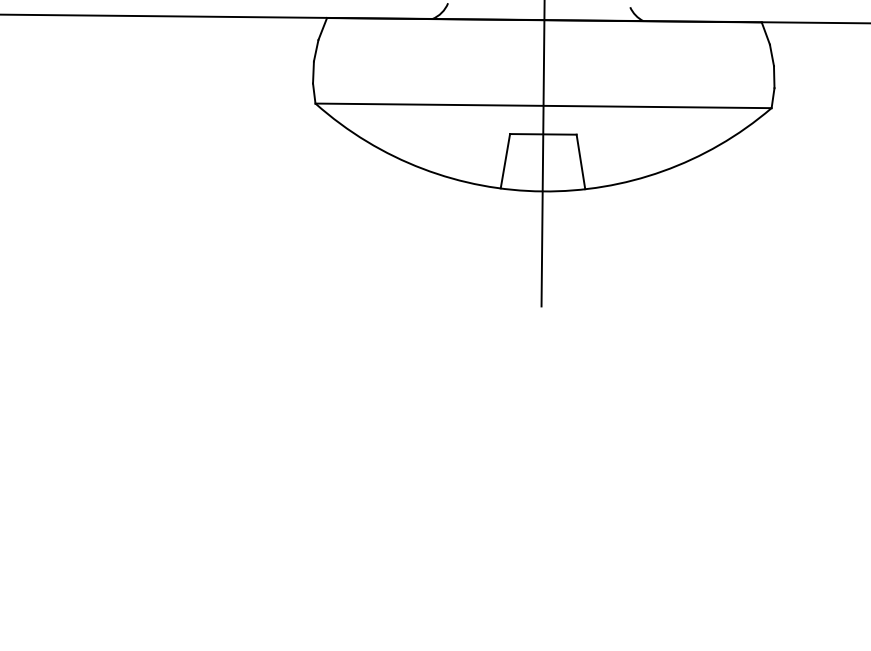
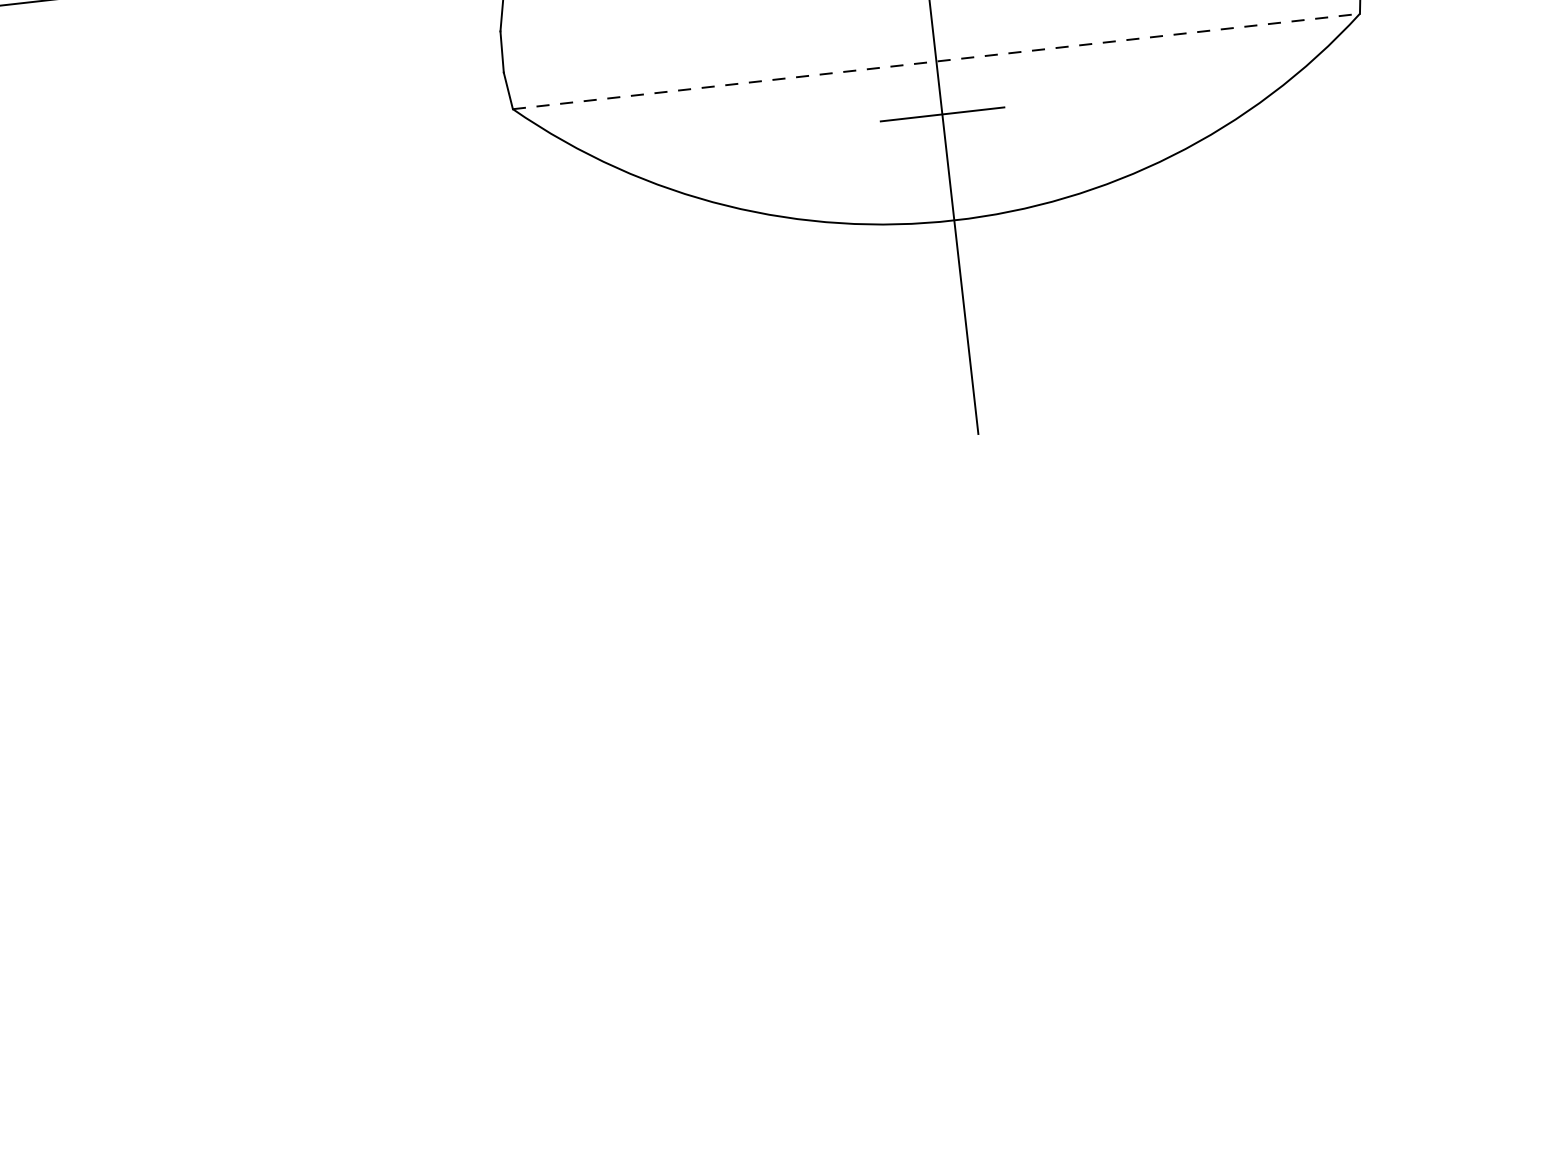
line: (544, 105) -> (938, 60), solid -> dashed
line: (505, 161) -> (878, 173), removed
line: (580, 161) -> (1017, 156), removed

